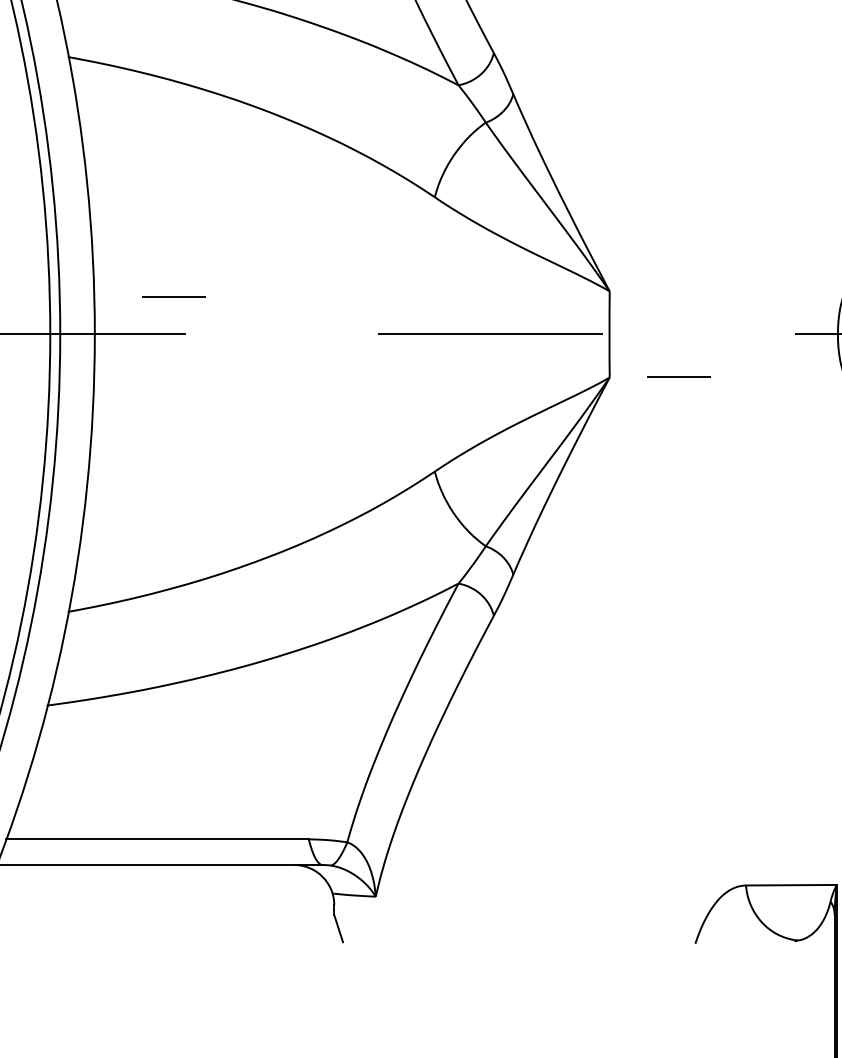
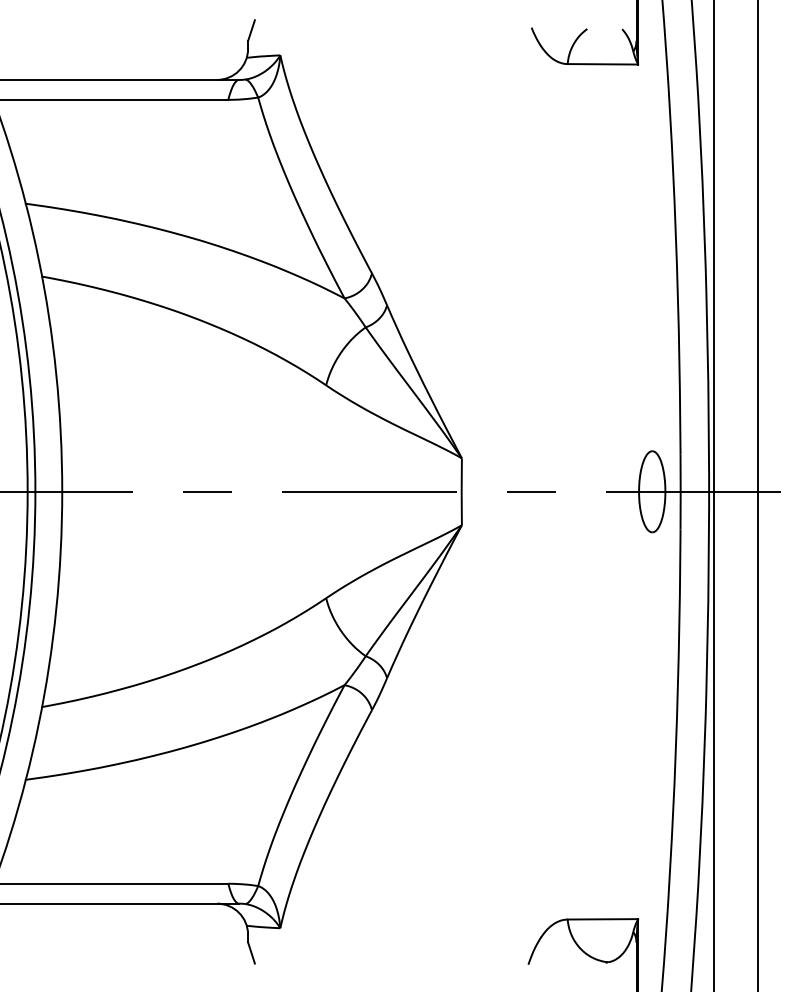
line: (173, 296) -> (207, 491), moved
line: (678, 376) -> (531, 491), moved

